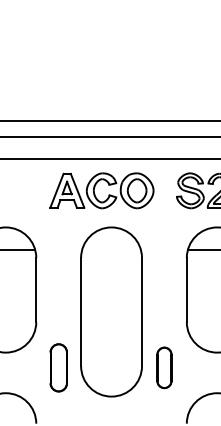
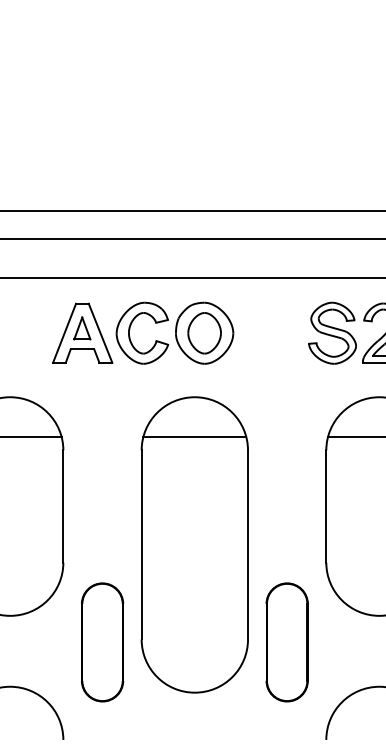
part: (95, 187) -> (131, 327), moved
line: (111, 250) -> (194, 437), added
part: (58, 367) -> (102, 641), size x1.43
part: (164, 367) -> (287, 641), size x1.67

